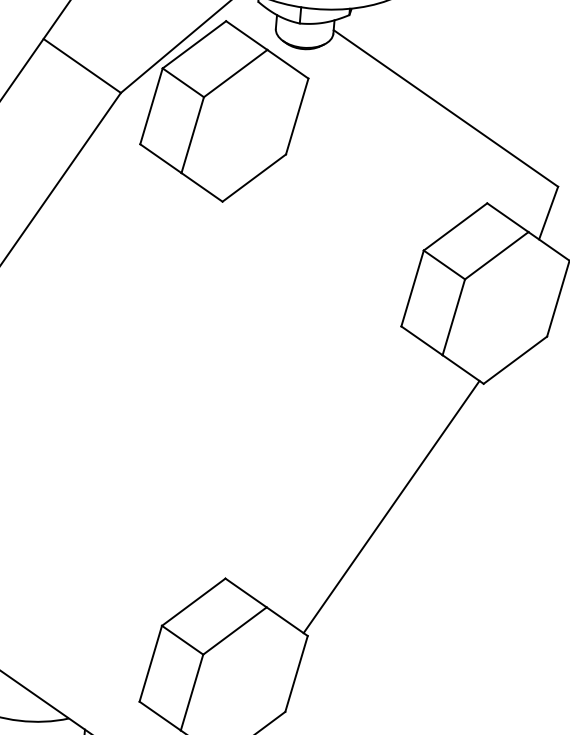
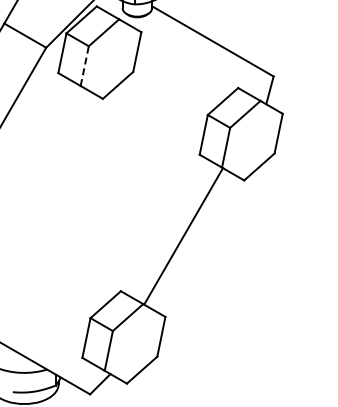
line: (192, 133) -> (84, 65), solid -> dashed
line: (391, 507) -> (183, 236), moved

